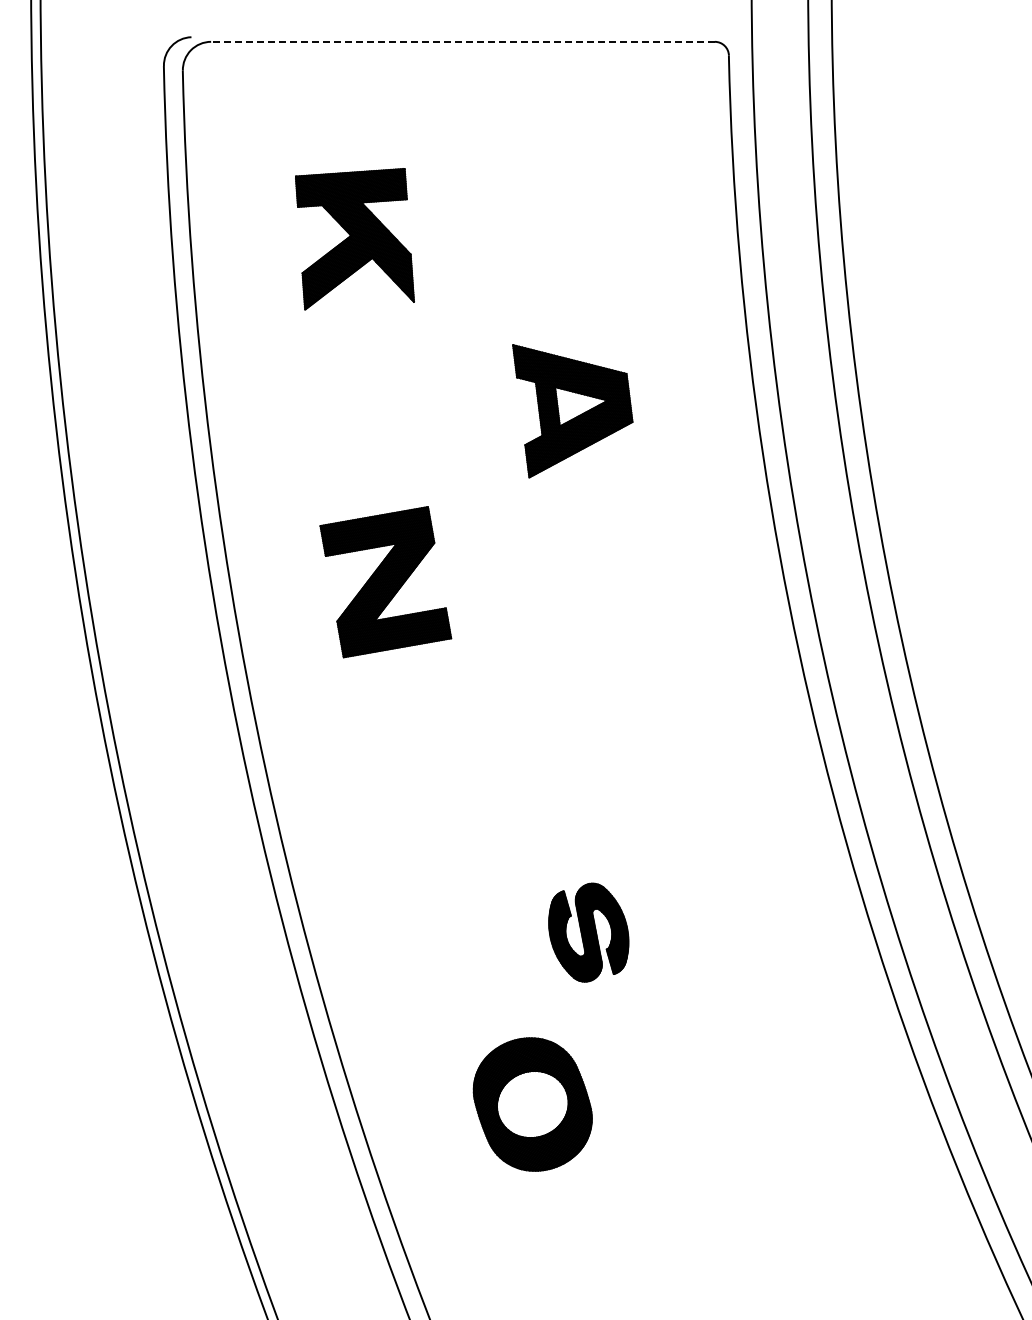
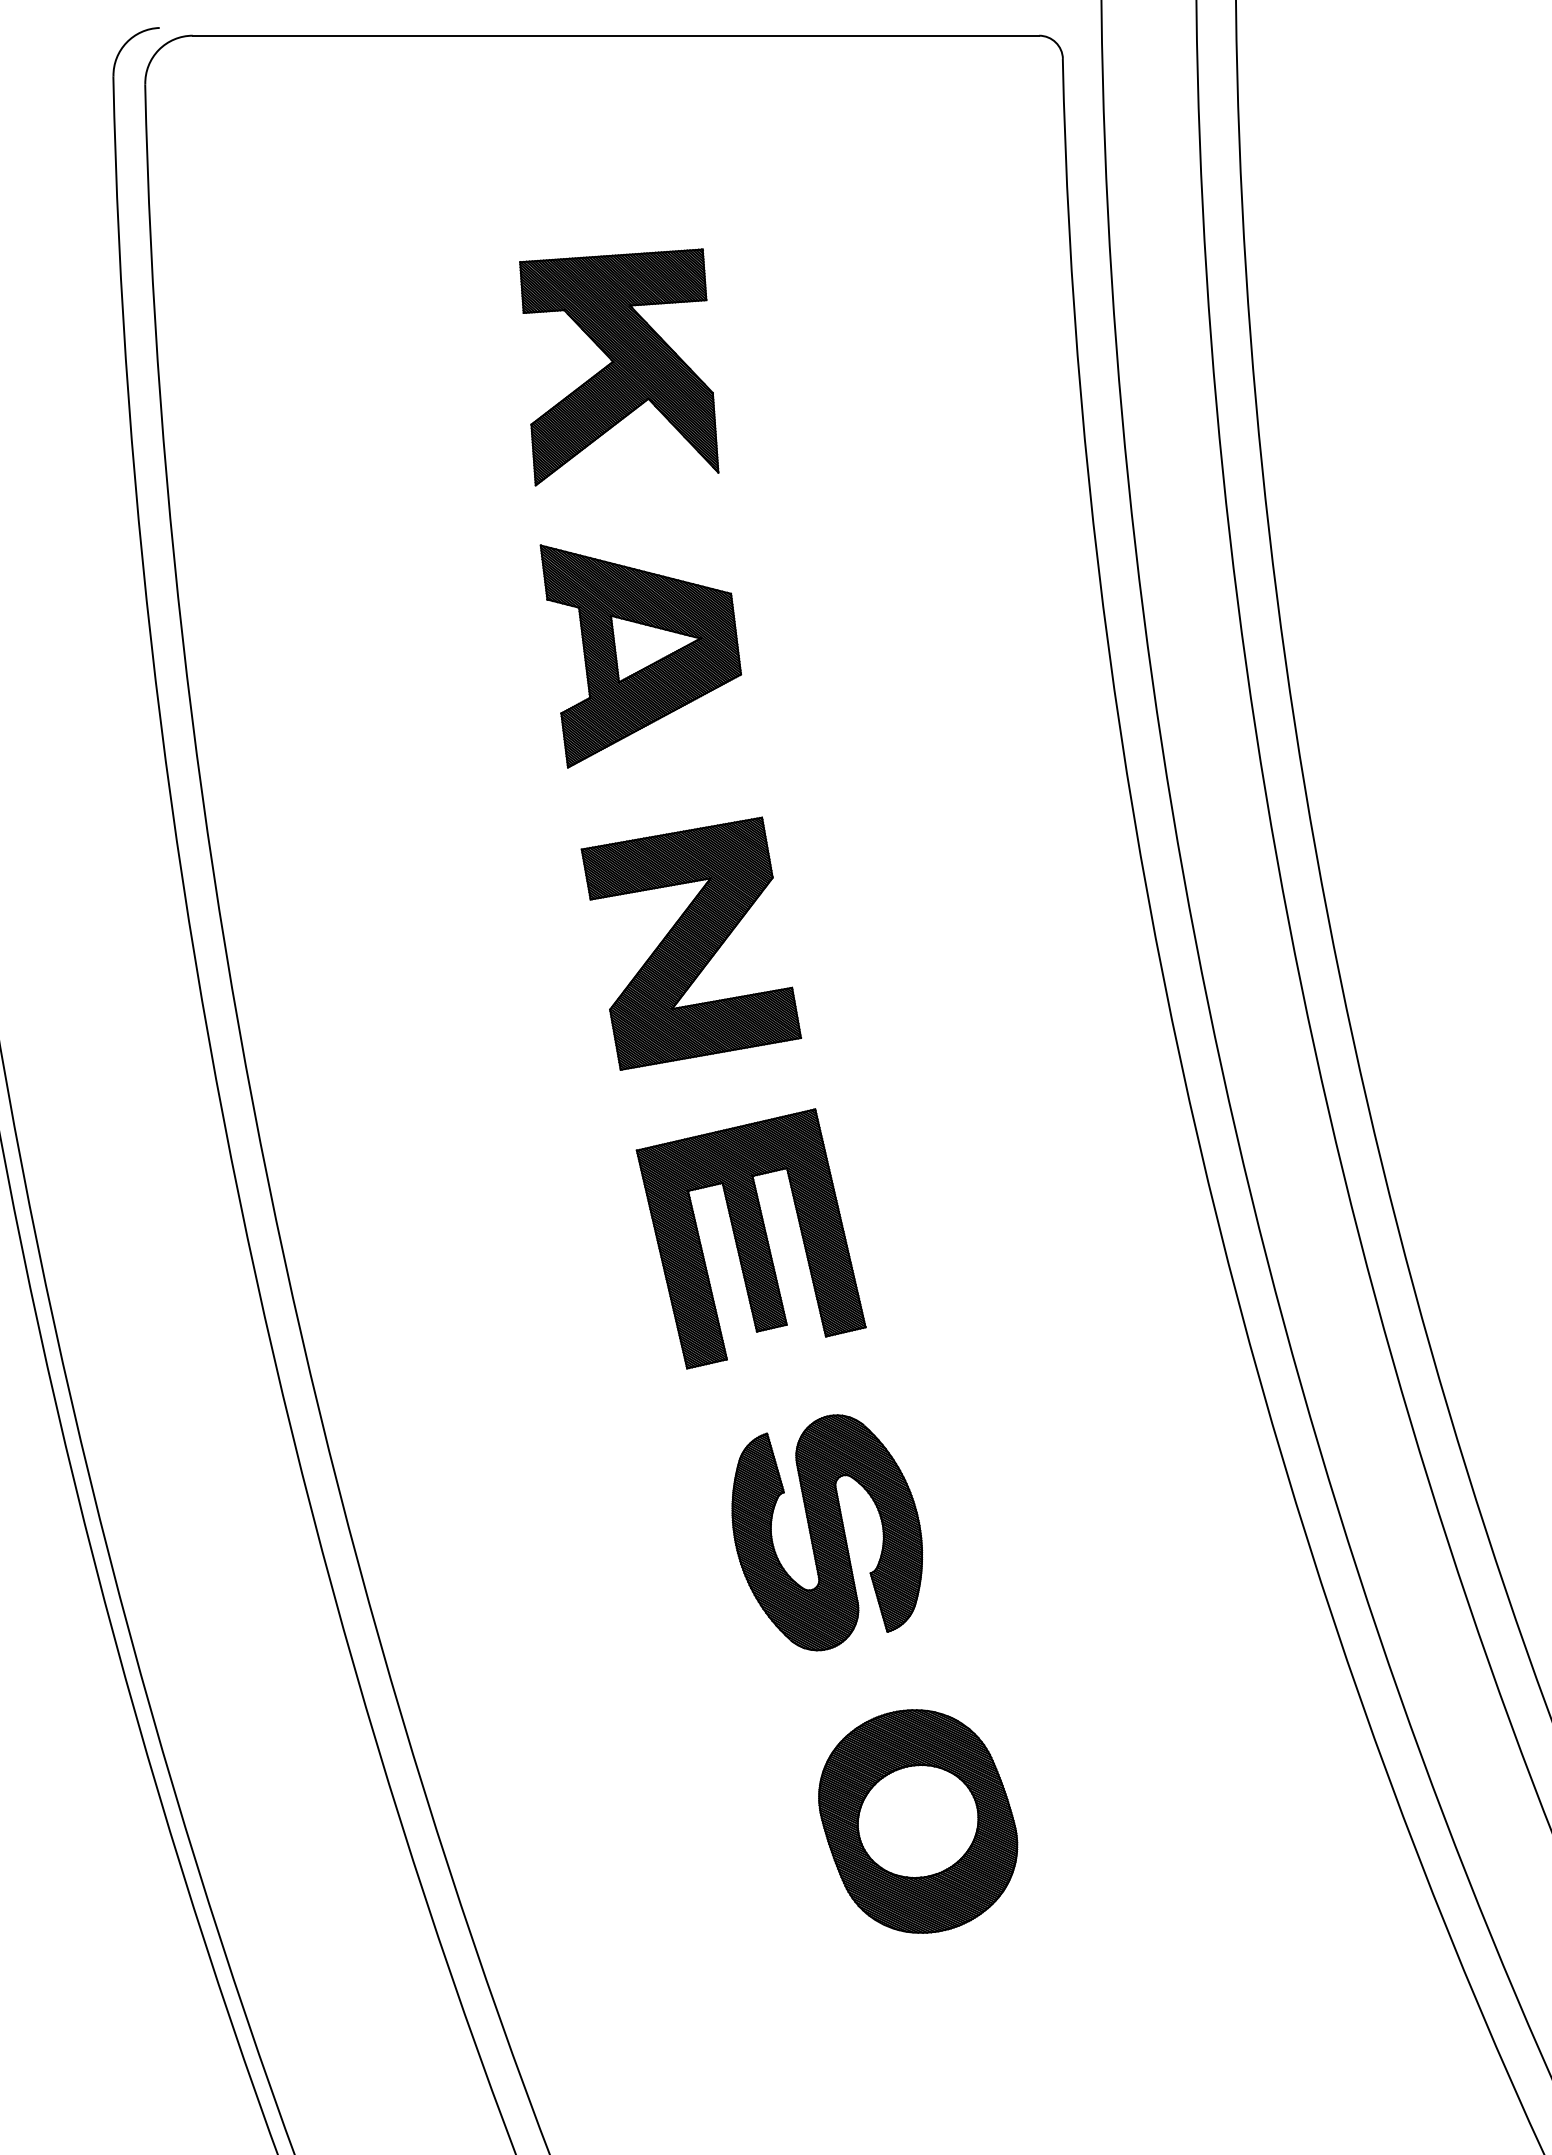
line: (462, 41) -> (615, 35), dashed -> solid
part: (354, 239) -> (618, 367), moved
part: (572, 411) -> (640, 656), moved
part: (385, 582) -> (690, 944), moved
part: (543, 757) -> (751, 1238), added
part: (588, 932) -> (826, 1532), size x1.43
part: (532, 1104) -> (917, 1821), moved

